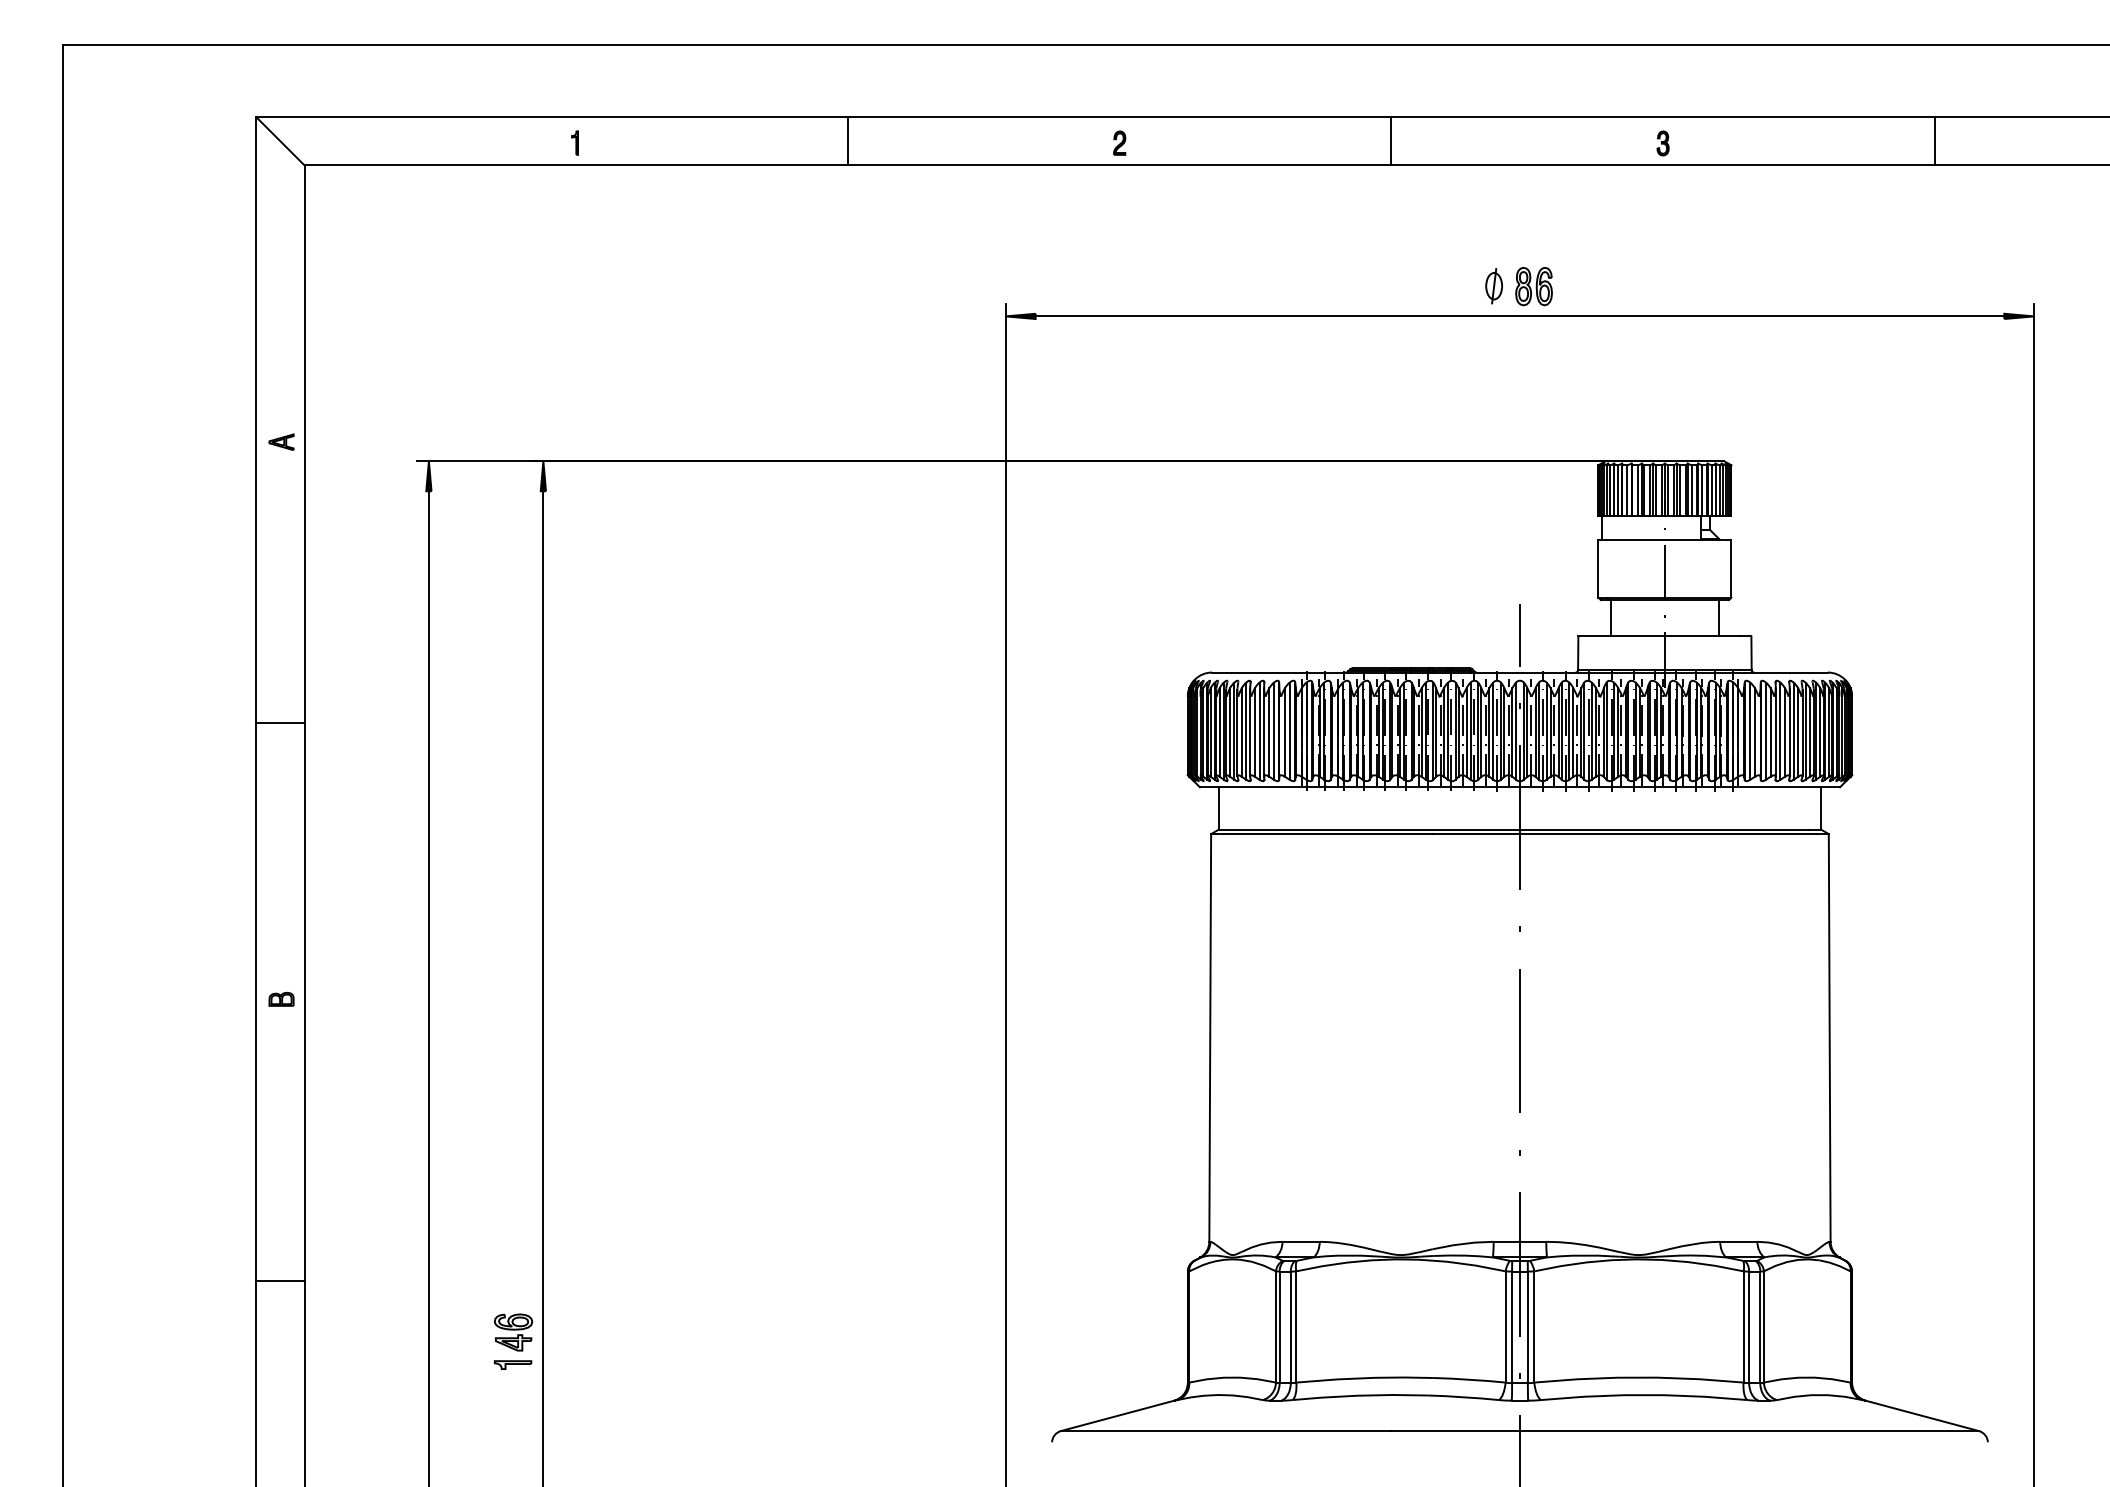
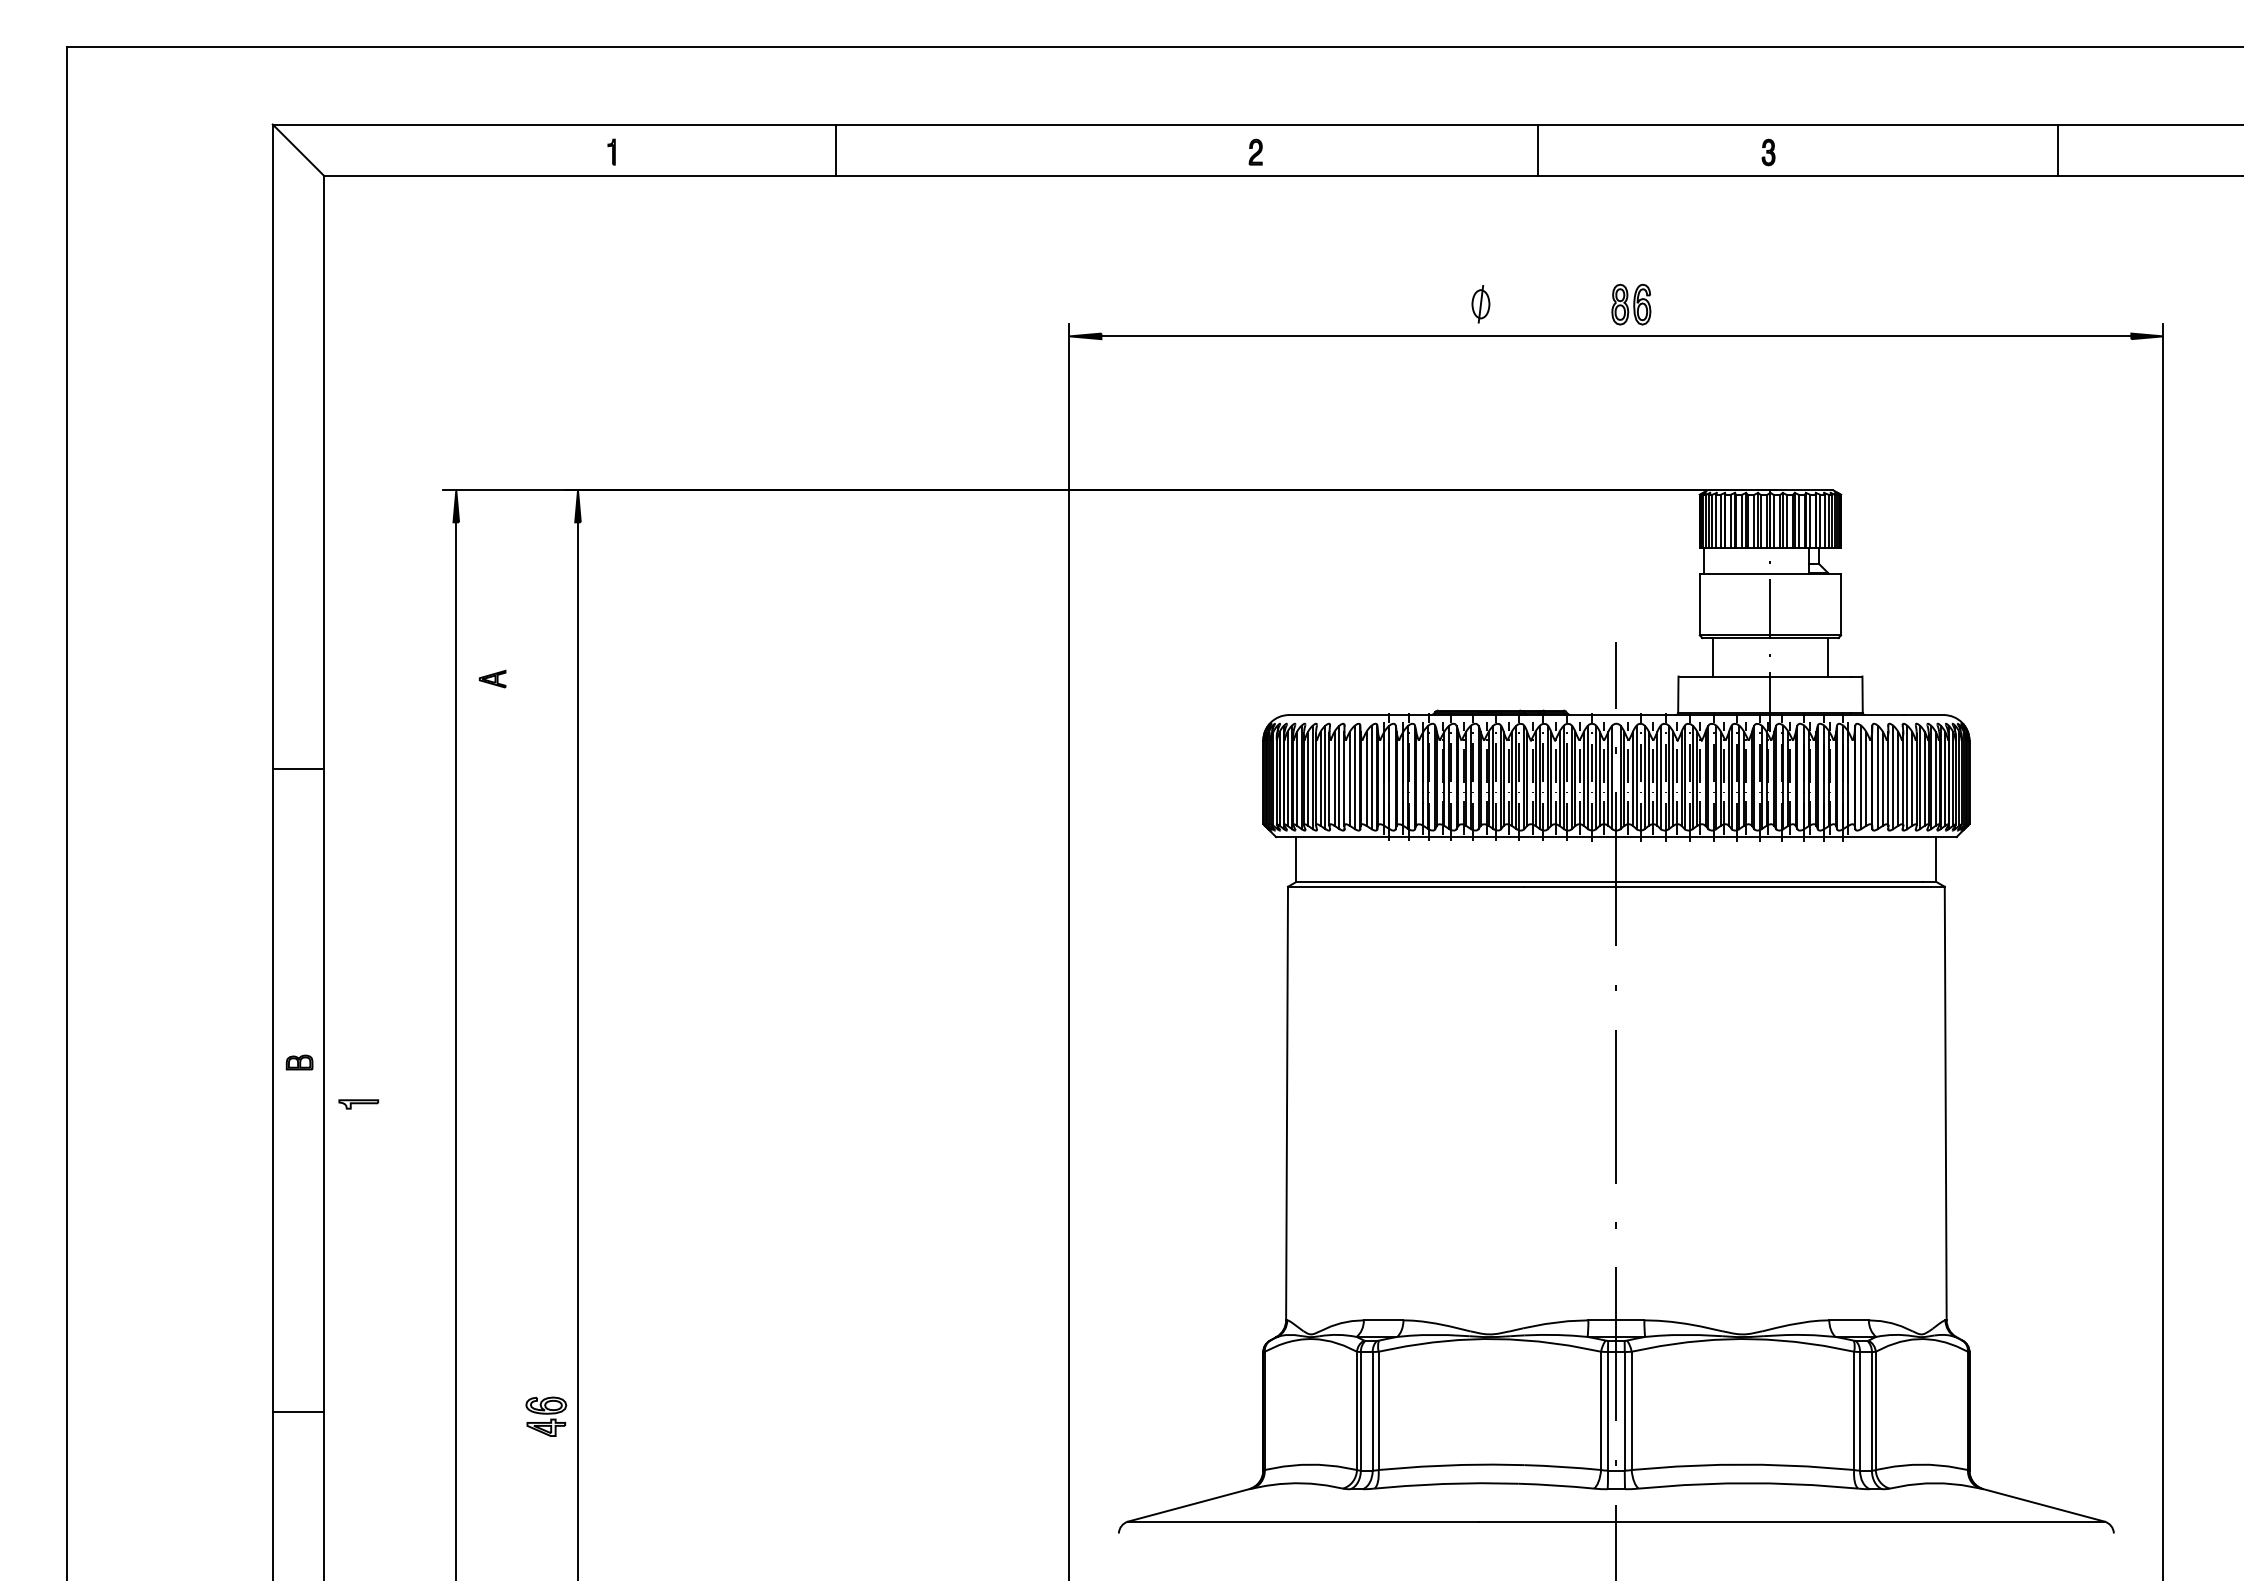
line: (847, 140) -> (835, 149), moved
line: (1391, 140) -> (1537, 149), moved
part: (1119, 142) -> (1255, 151), moved
part: (1493, 286) -> (1480, 304), moved
part: (281, 441) -> (492, 678), moved
line: (280, 1280) -> (298, 1412), moved
part: (512, 1365) -> (358, 1104), moved

